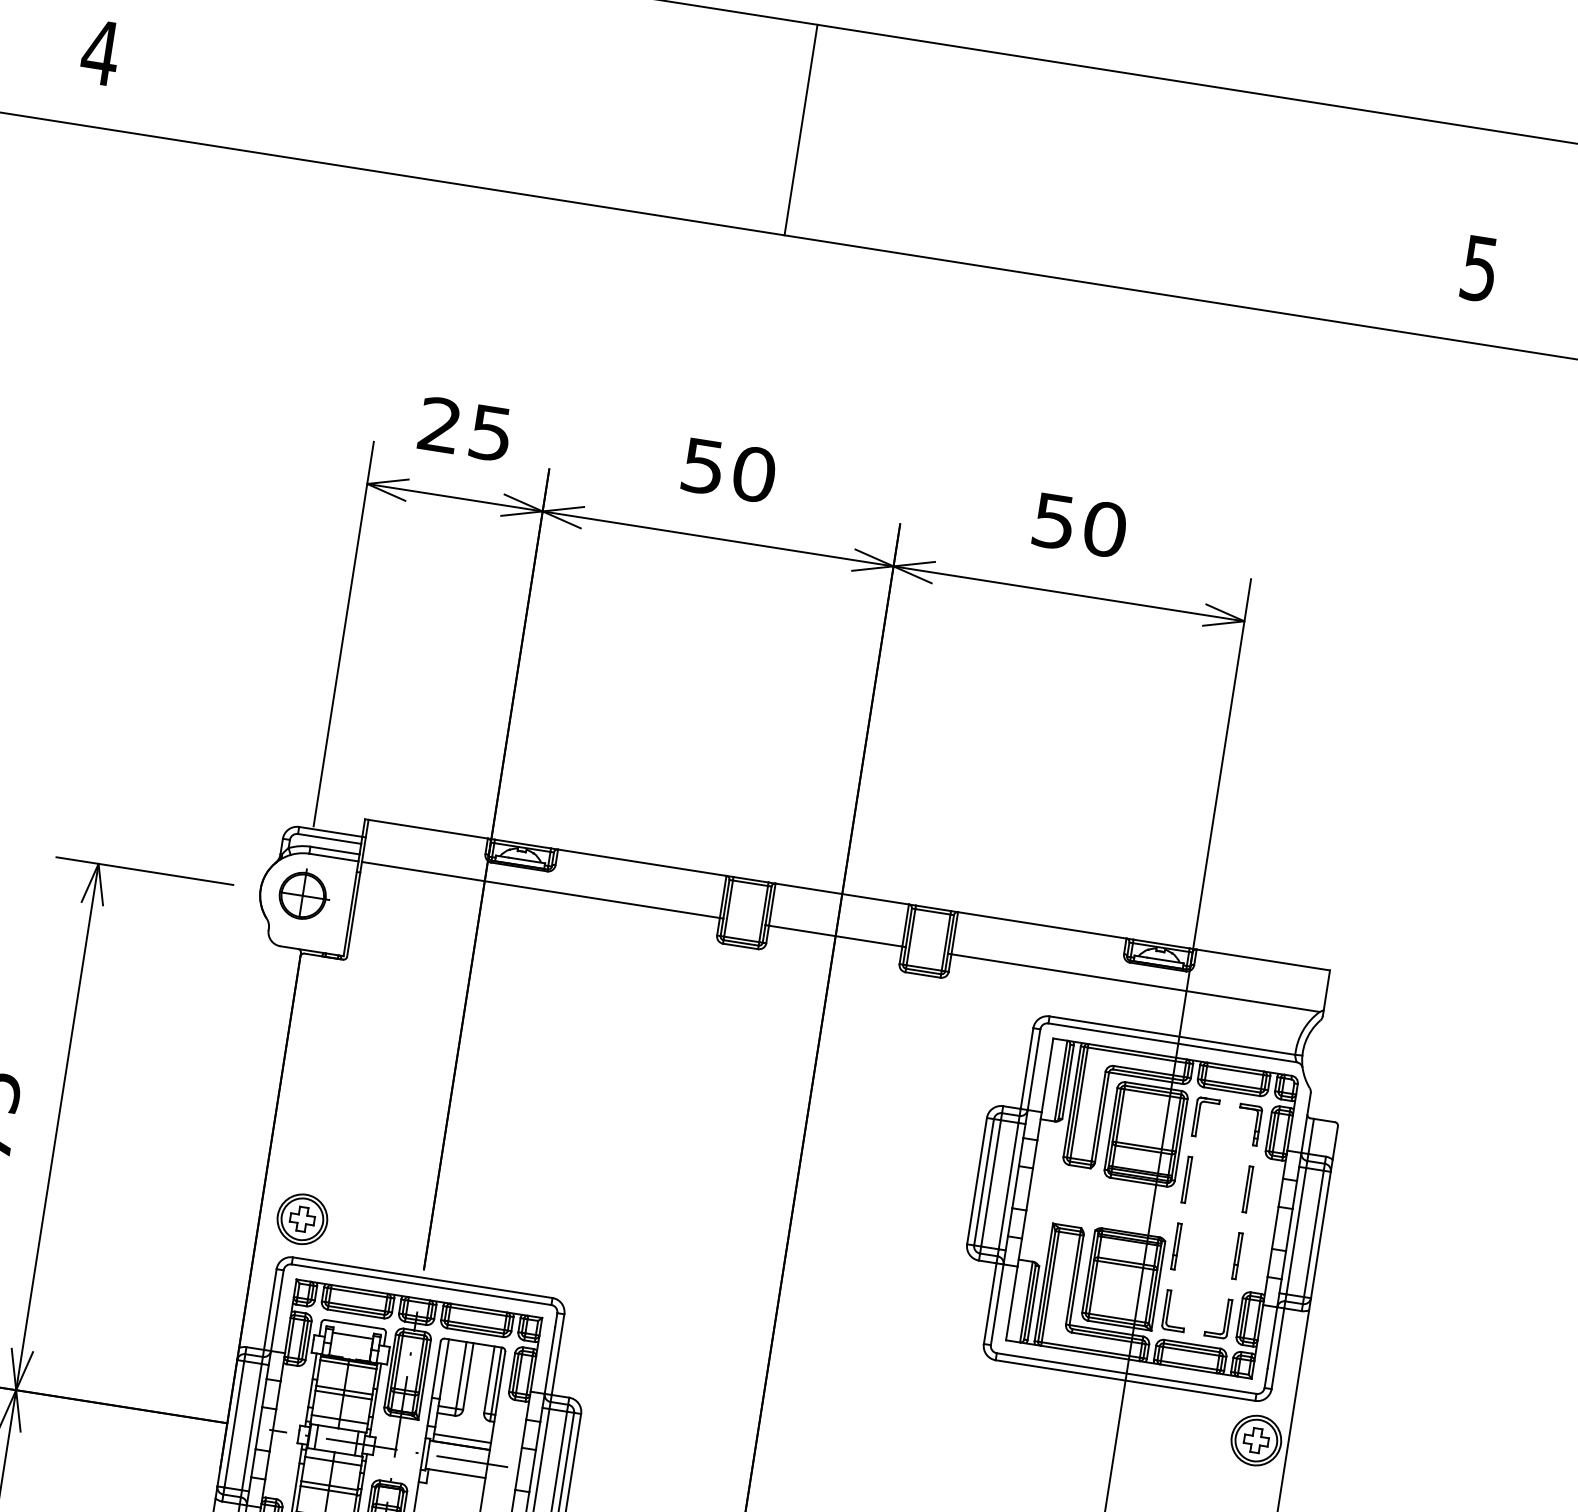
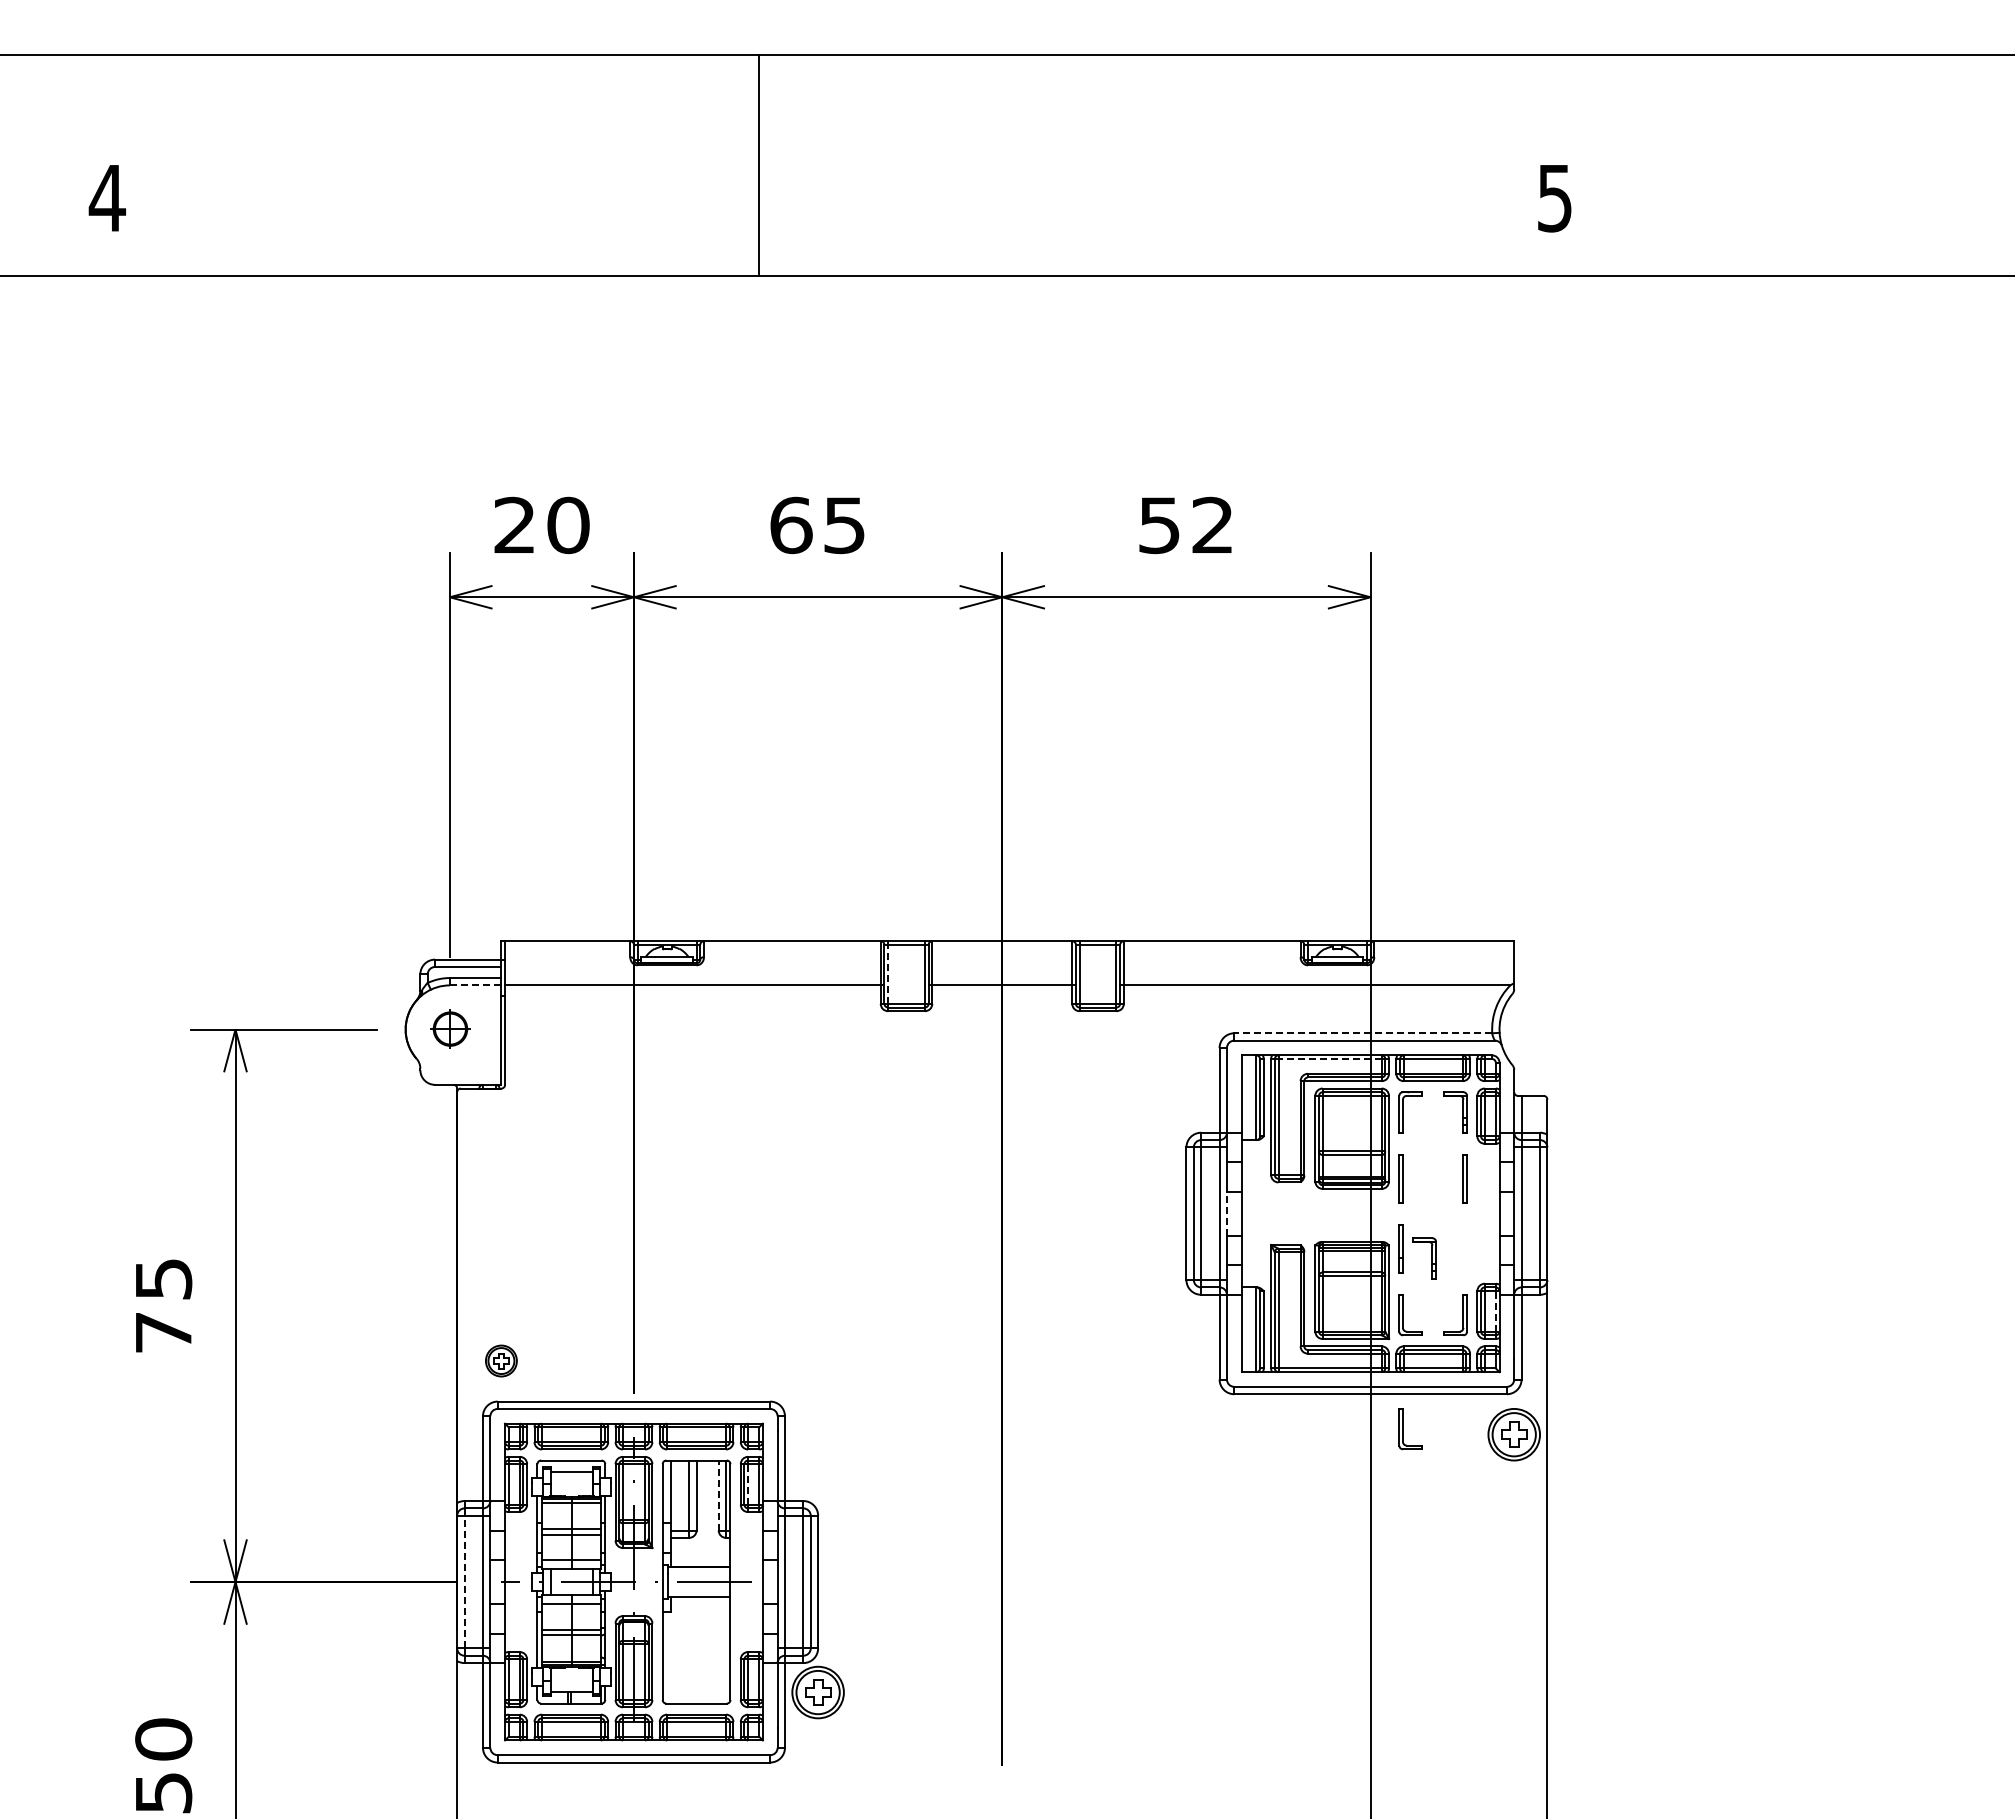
line: (801, 129) -> (759, 164), moved
text: (491, 433) -> (568, 525), 25 -> 20
text: (728, 470) -> (817, 525), 50 -> 65
text: (1105, 529) -> (1213, 525), 50 -> 52
line: (333, 857) -> (475, 985), solid -> dashed
part: (304, 894) -> (451, 1027), size x0.7
line: (729, 907) -> (888, 973), solid -> dashed
line: (1172, 1035) -> (1363, 1033), solid -> dashed
line: (1137, 1055) -> (1330, 1059), solid -> dashed
line: (1015, 1186) -> (1226, 1213), solid -> dashed
part: (302, 1218) -> (501, 1360), size x0.6
part: (1236, 1255) -> (1464, 1248), removed
part: (1203, 1260) -> (1431, 1258), added
line: (1257, 1319) -> (1495, 1310), solid -> dashed
line: (519, 1372) -> (748, 1483), solid -> dashed
line: (489, 1379) -> (718, 1495), solid -> dashed
part: (1151, 1419) -> (1403, 1429), added
line: (234, 1423) -> (464, 1581), solid -> dashed
line: (462, 1438) -> (700, 1559), removed

